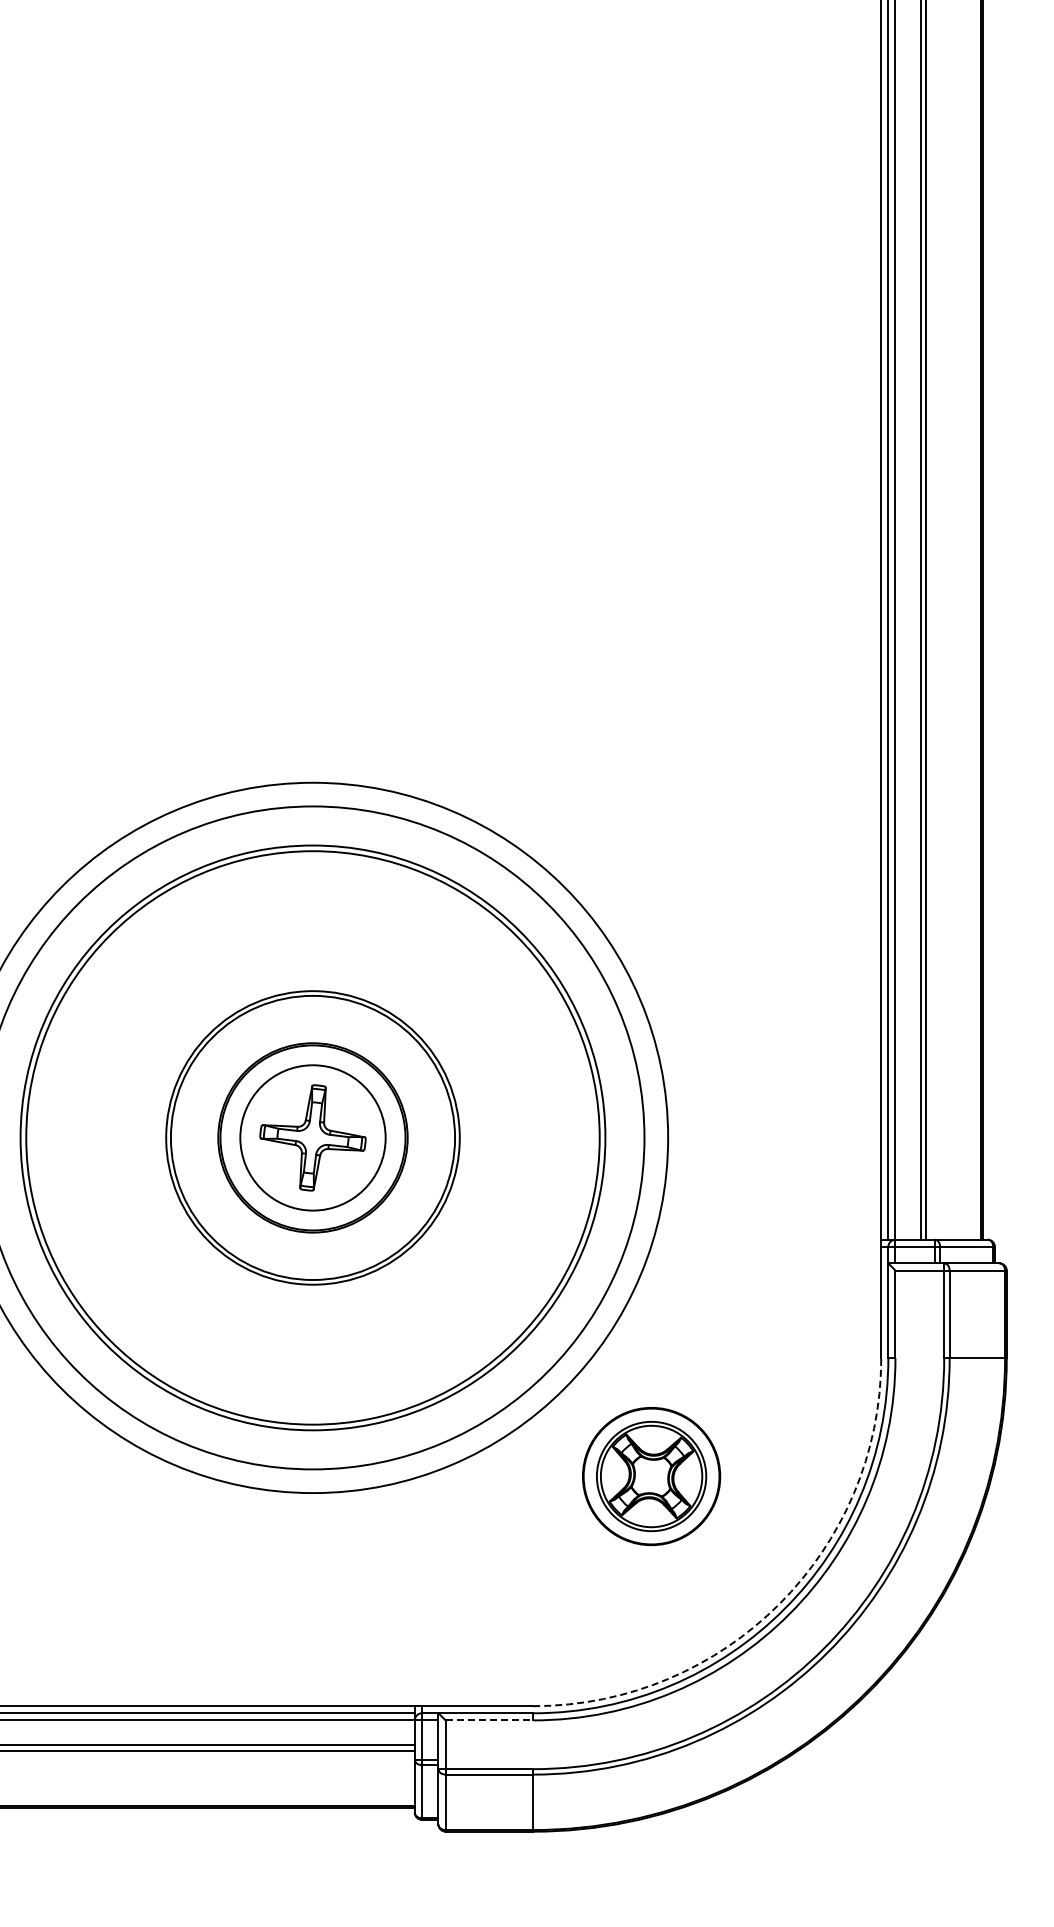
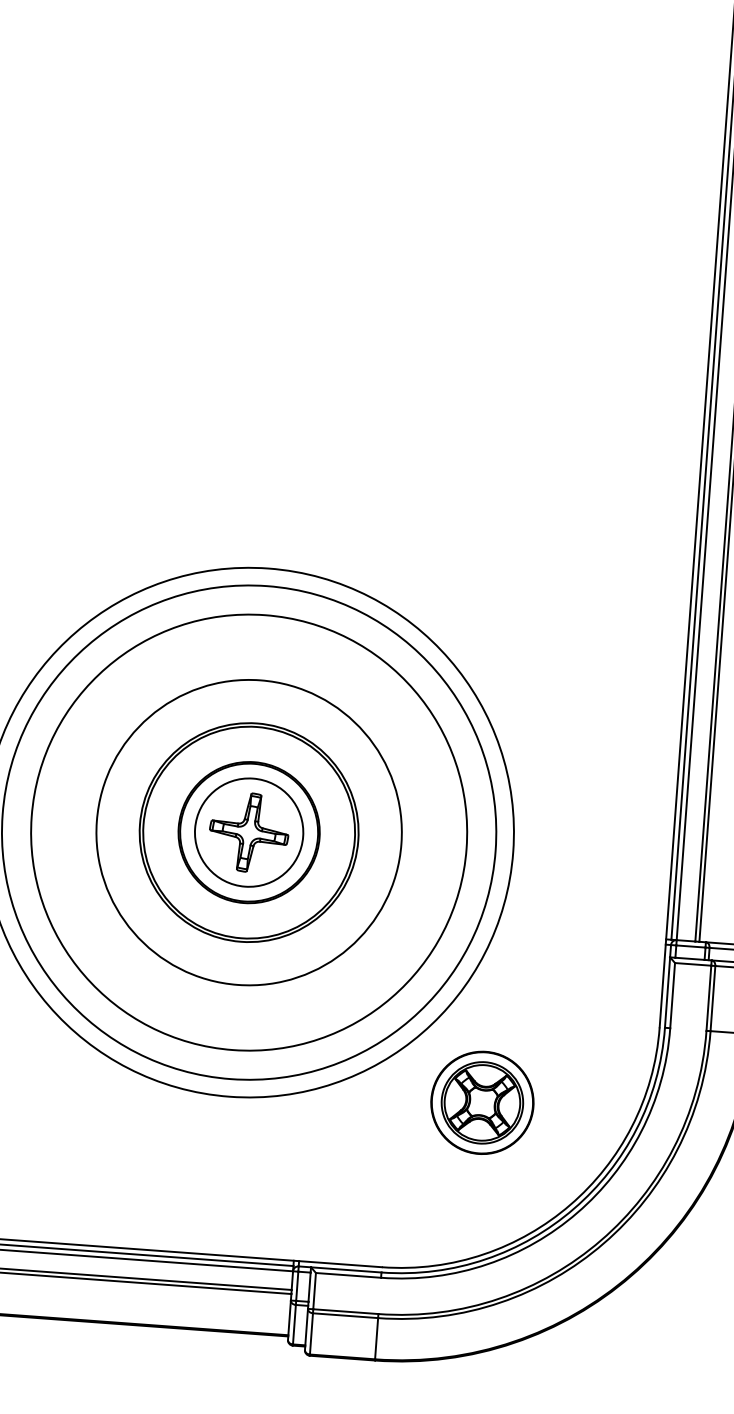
circle: (312, 1137) -> (248, 832), size x0.71
arc: (779, 1604) -> (570, 1205), dashed -> solid
line: (489, 1720) -> (348, 1275), dashed -> solid

